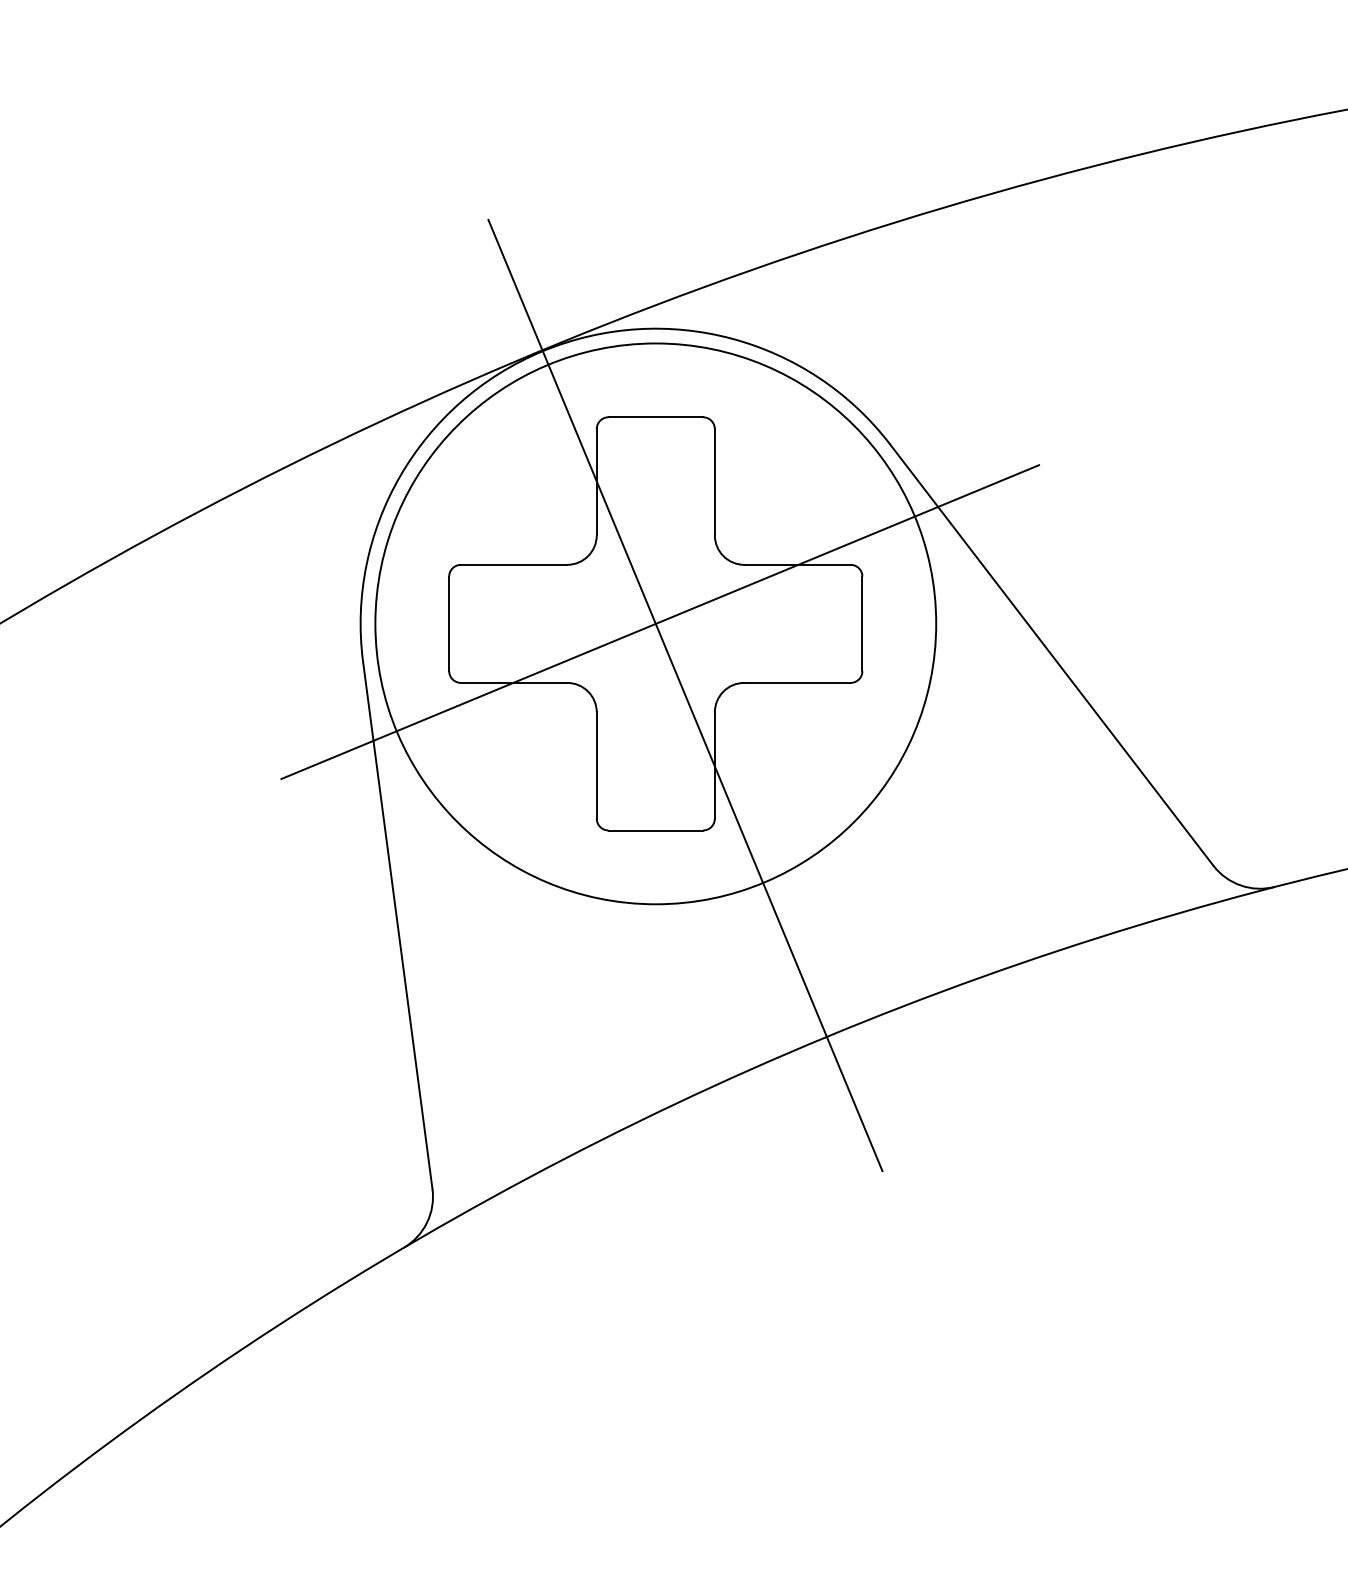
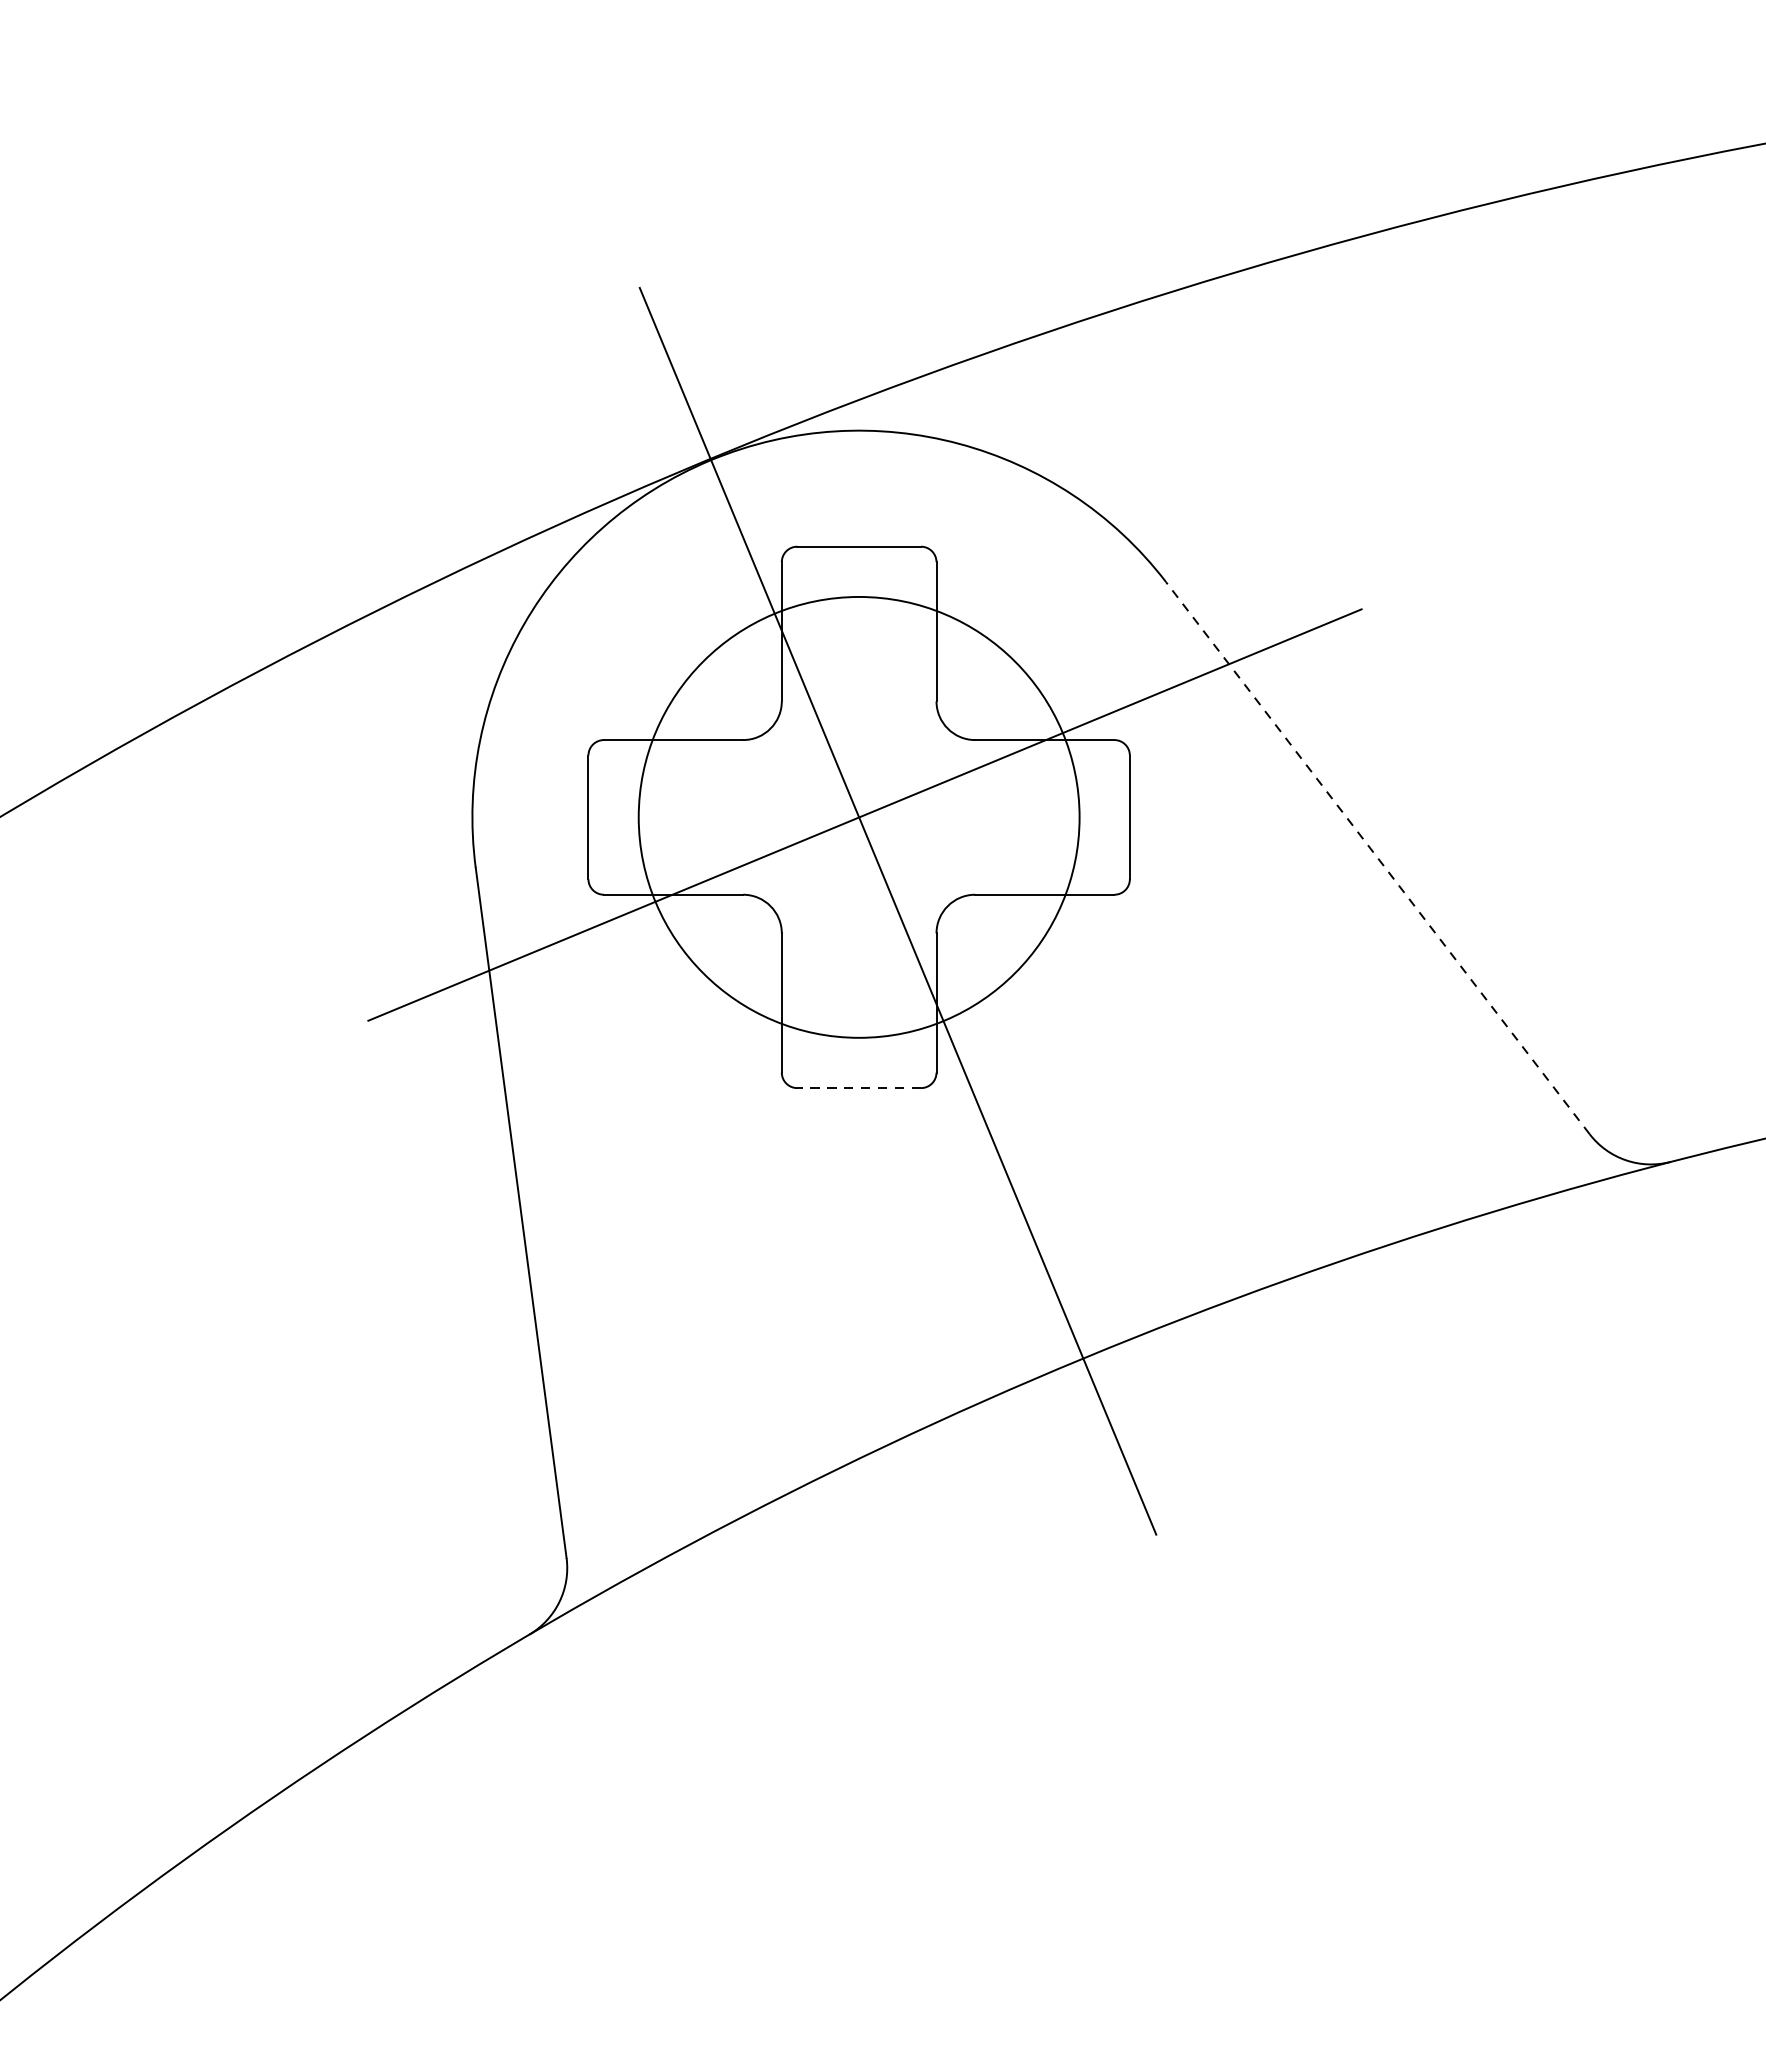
circle: (655, 623) -> (858, 816), size x0.6
line: (1051, 654) -> (1377, 857), solid -> dashed
line: (655, 830) -> (858, 1088), solid -> dashed

